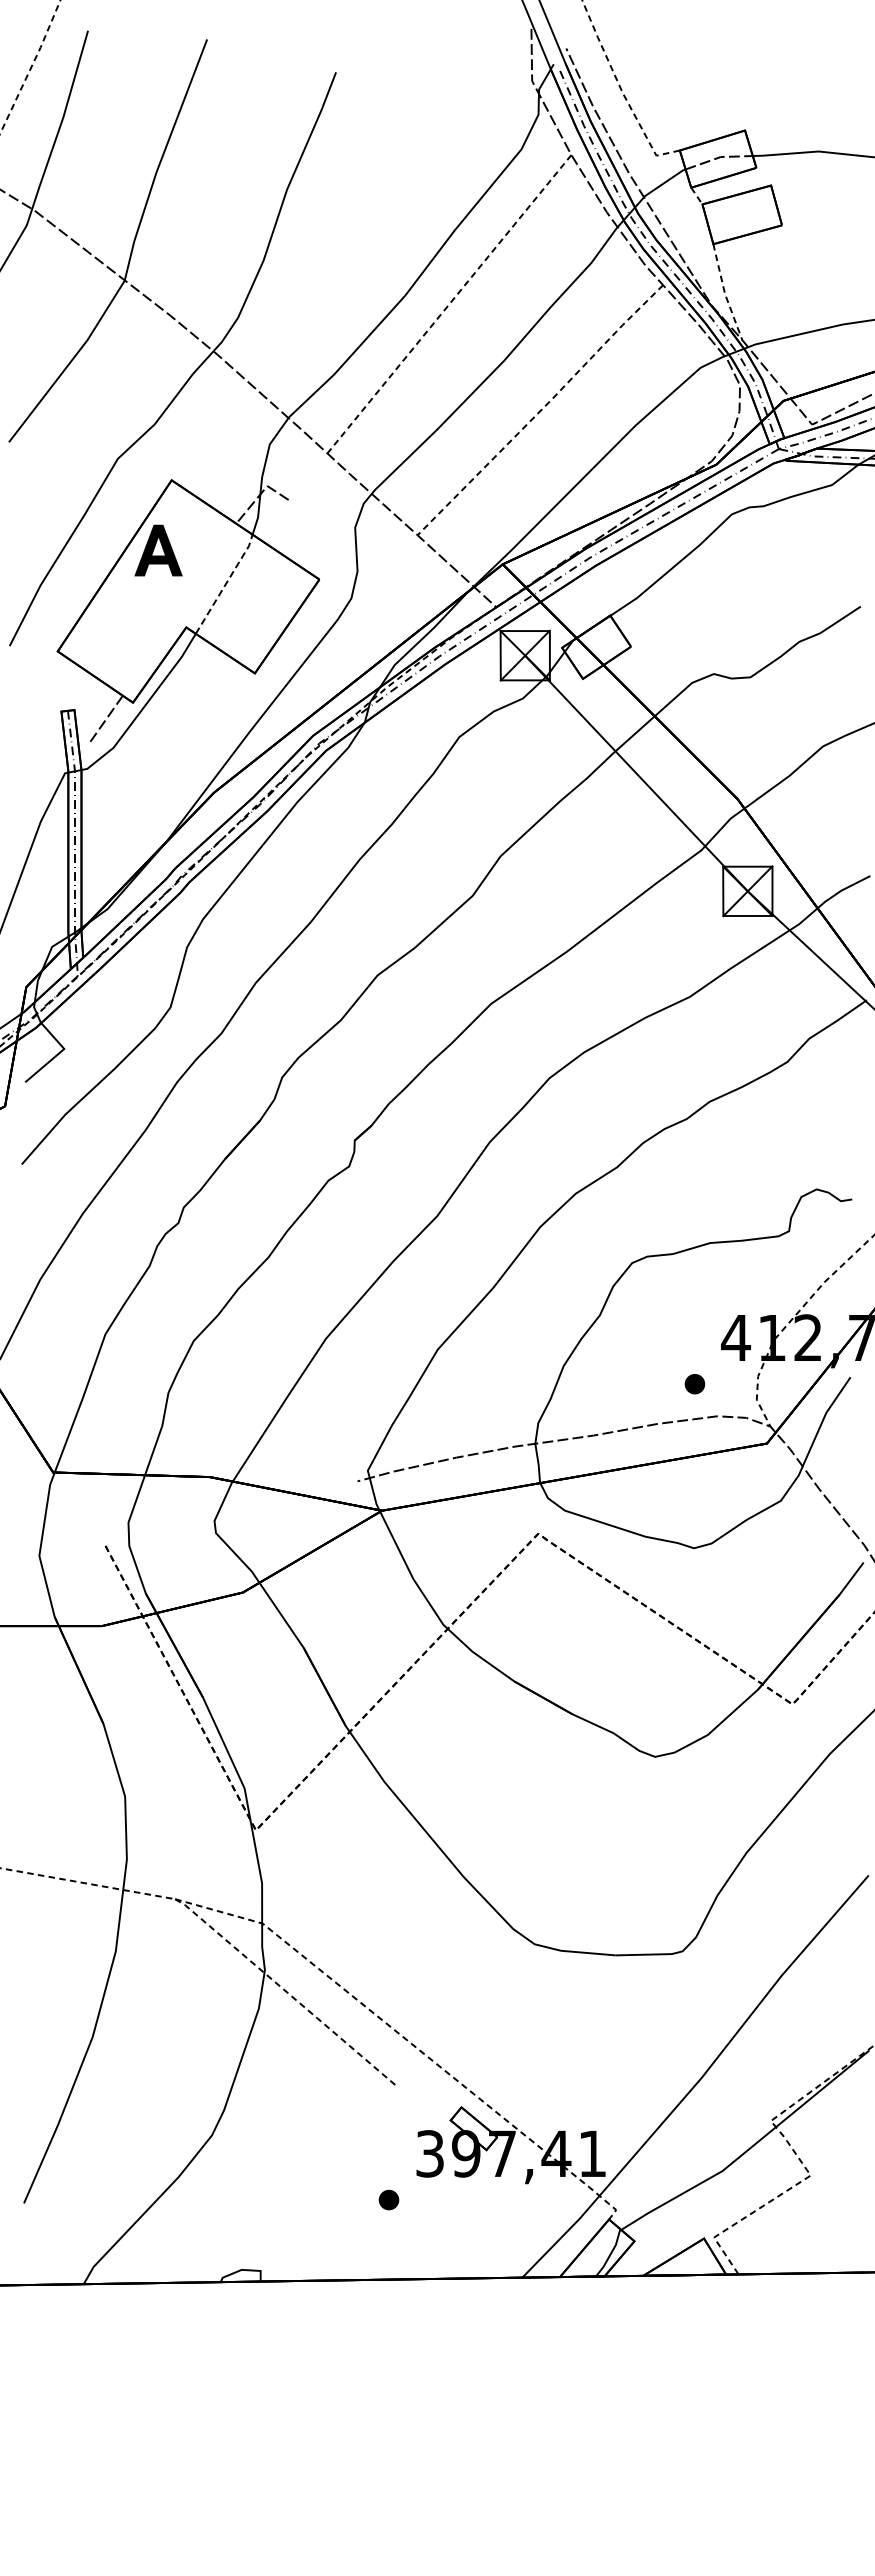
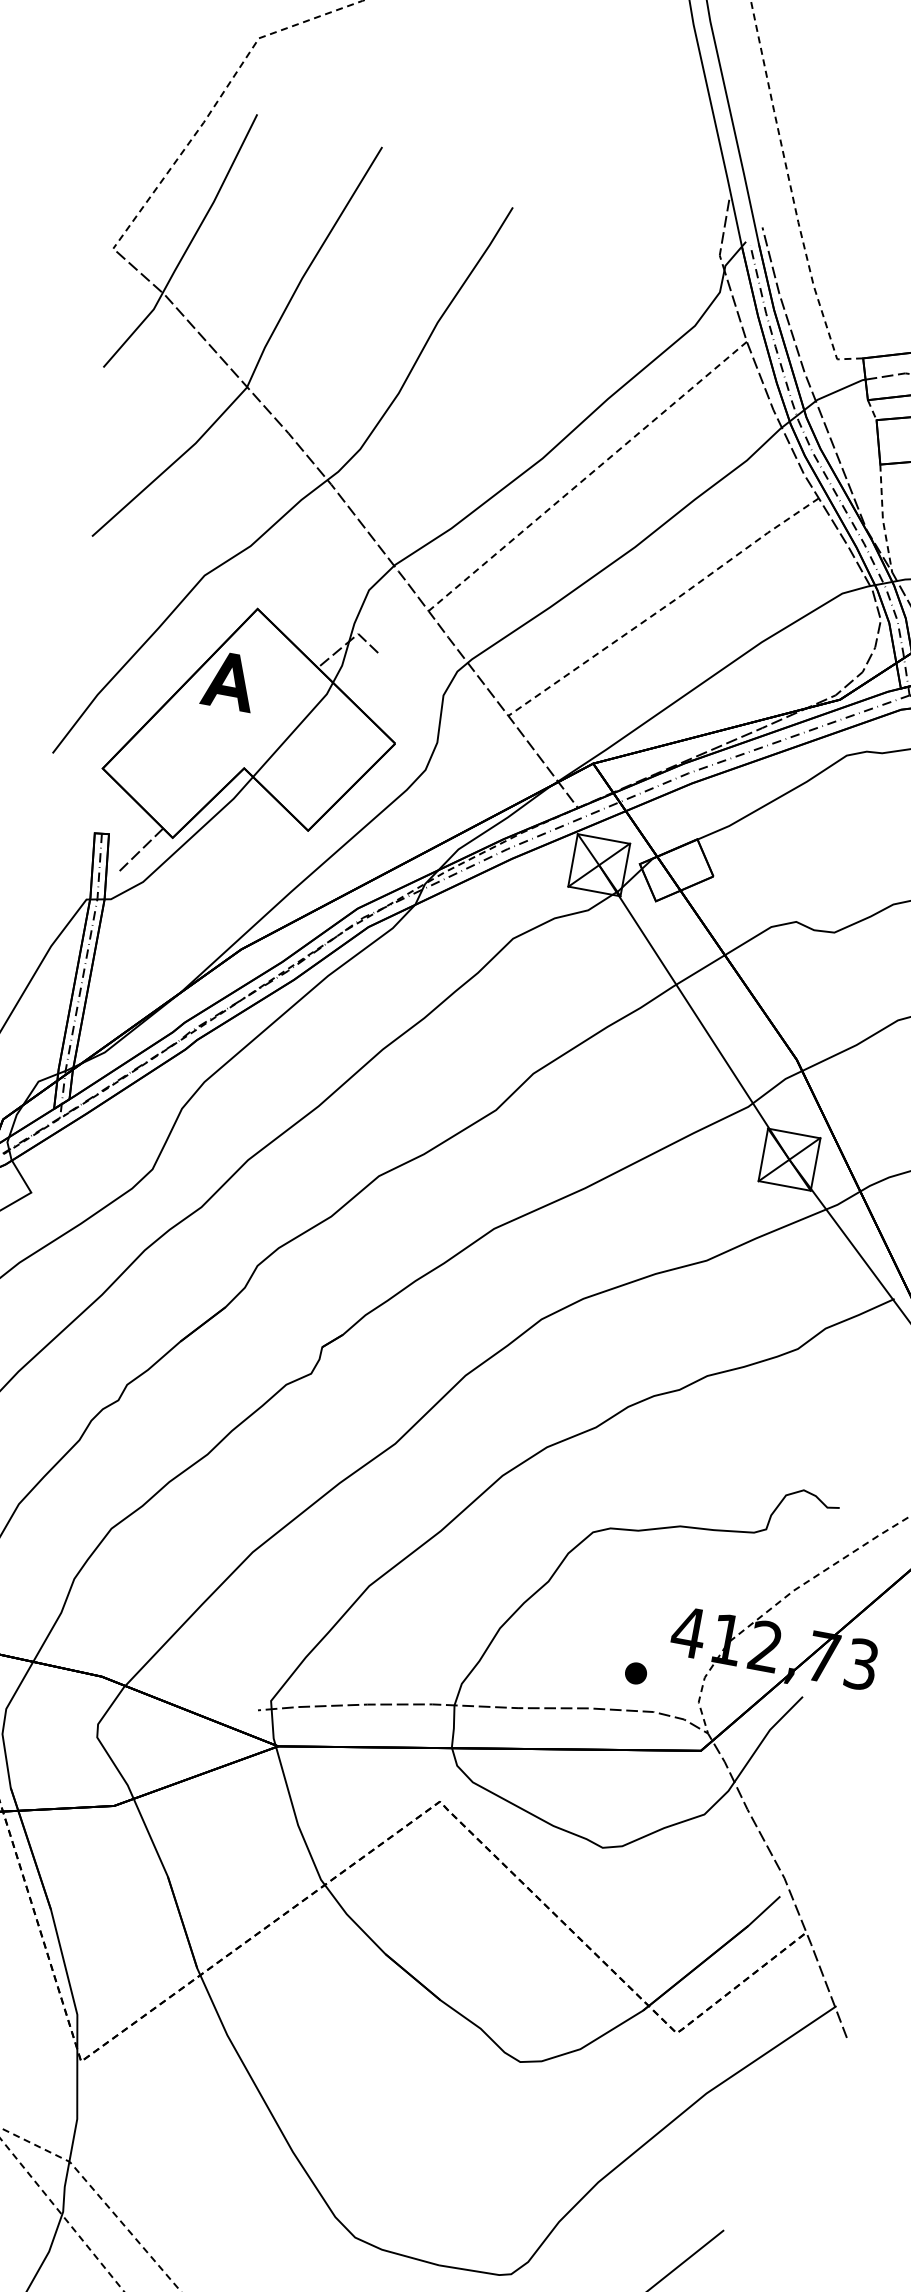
line: (226, 583) -> (295, 729), dashed -> solid

